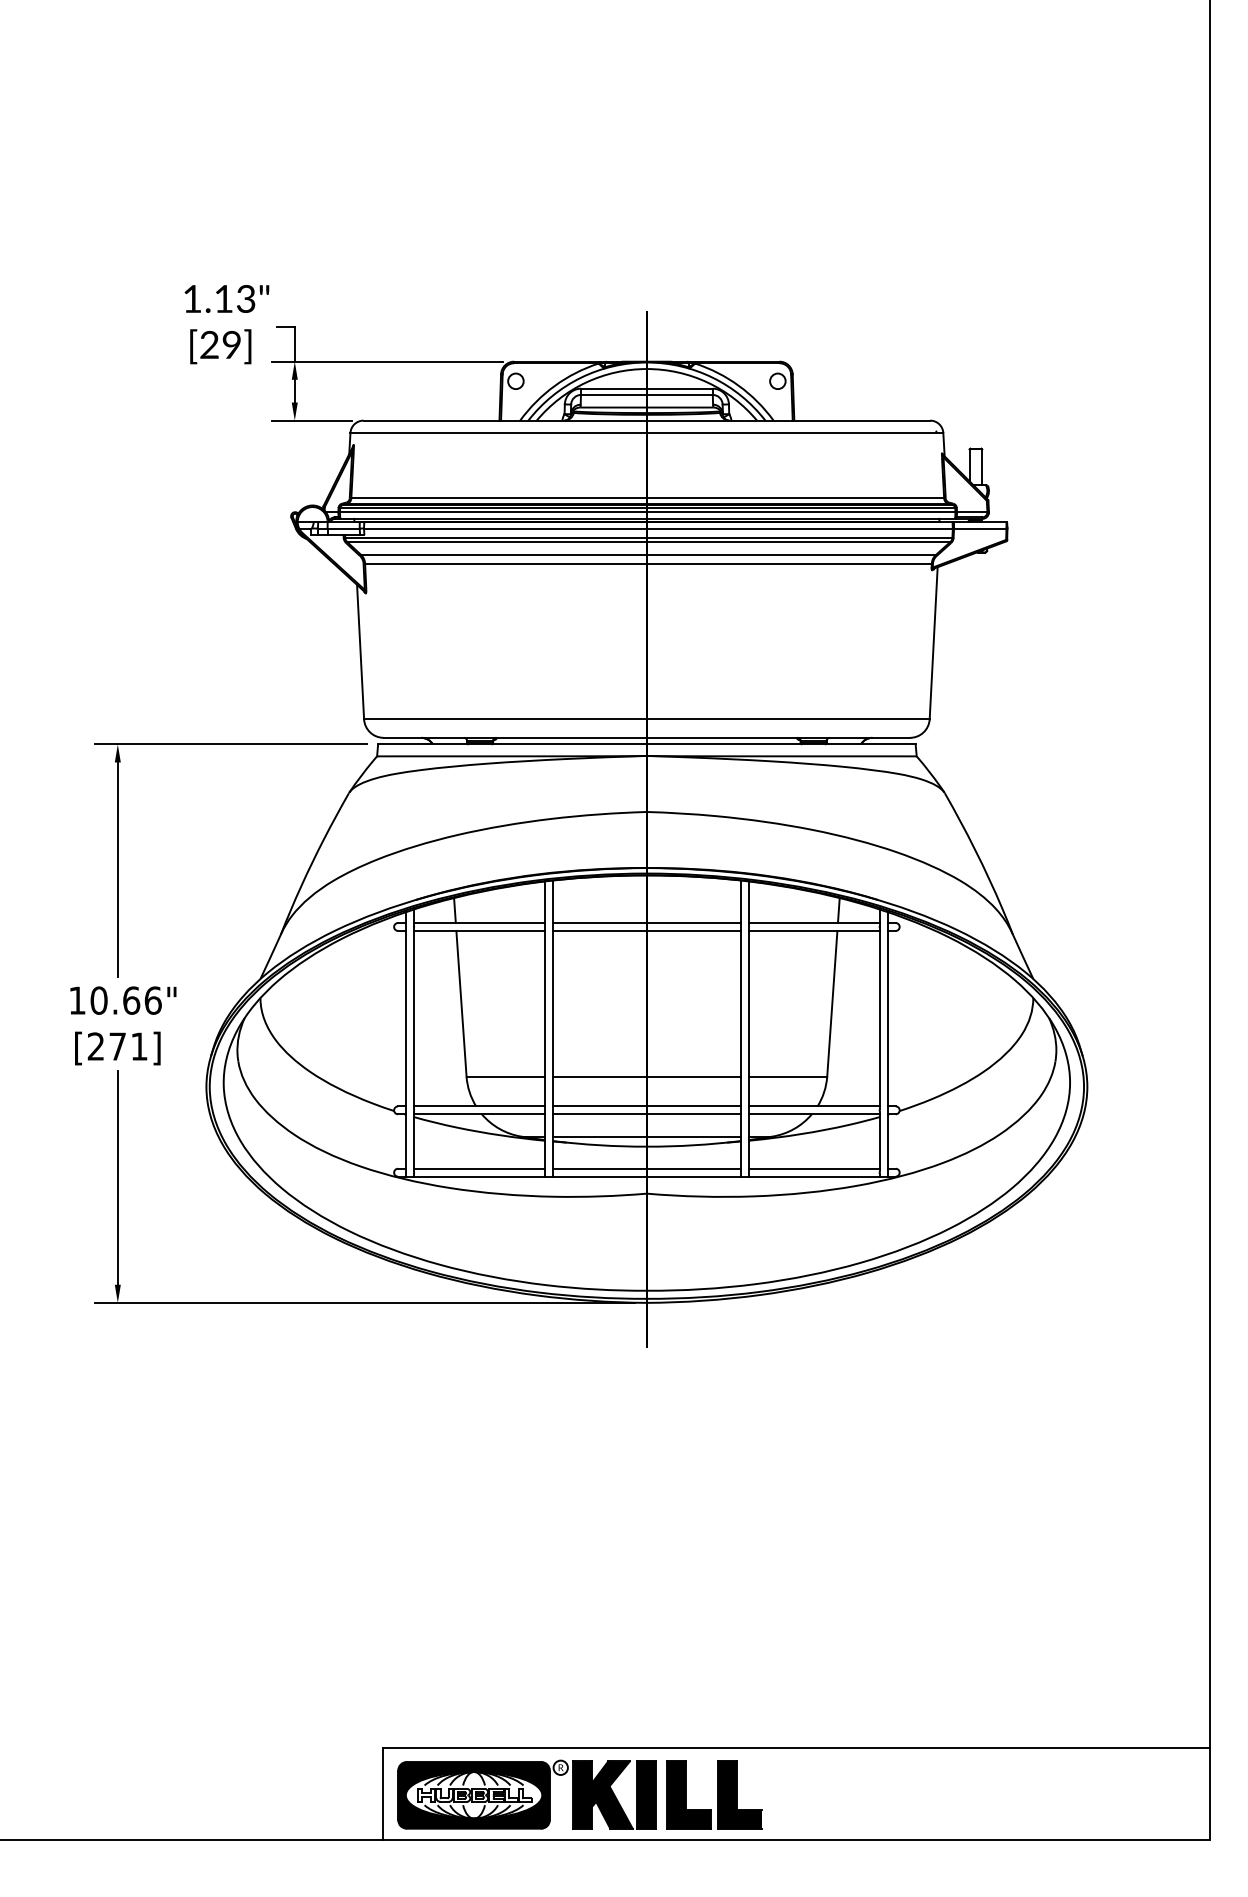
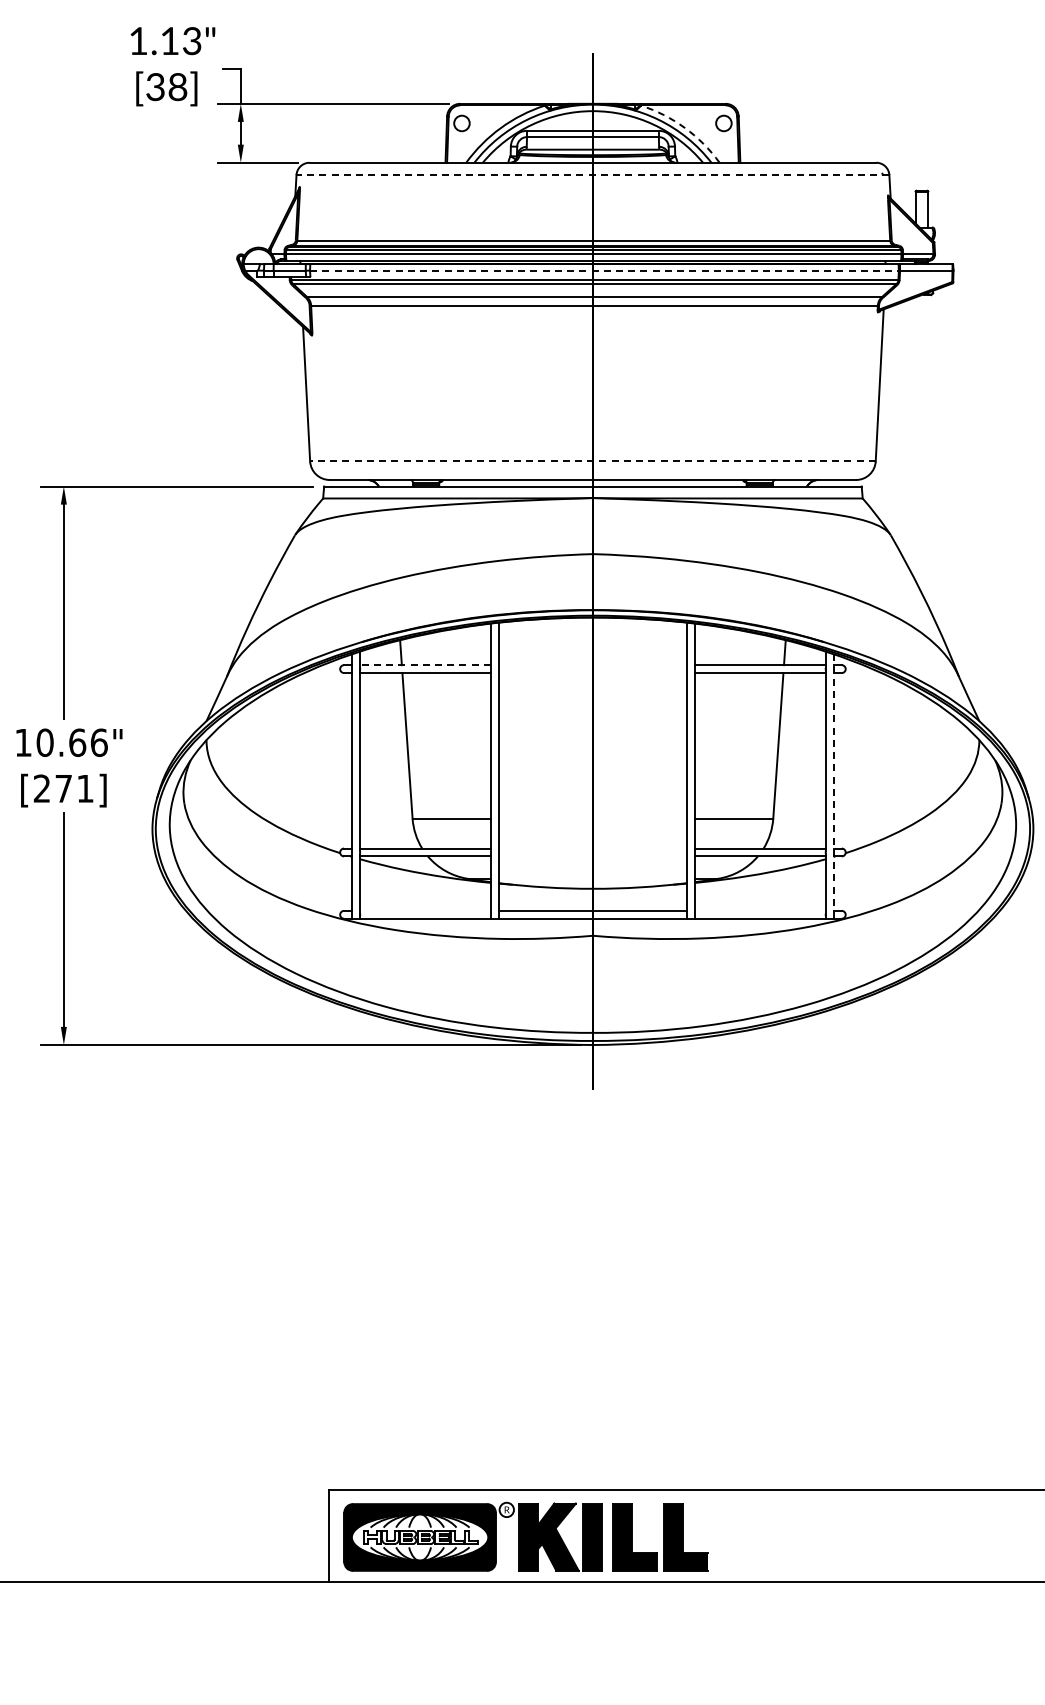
text: (220, 345) -> (166, 87), [29] -> [38]
arc: (738, 385) -> (684, 127), solid -> dashed
line: (646, 433) -> (592, 175), solid -> dashed
line: (658, 528) -> (604, 270), solid -> dashed
line: (646, 719) -> (592, 461), solid -> dashed
line: (479, 923) -> (425, 665), solid -> dashed
line: (646, 923) -> (592, 665), removed
line: (646, 930) -> (592, 672), removed
line: (887, 1044) -> (833, 786), solid -> dashed
line: (646, 1076) -> (592, 818), removed
line: (646, 1106) -> (592, 848), removed
line: (646, 1114) -> (592, 856), removed
line: (646, 1136) -> (592, 878), removed
line: (479, 1168) -> (425, 910), removed
line: (813, 1168) -> (759, 910), removed

